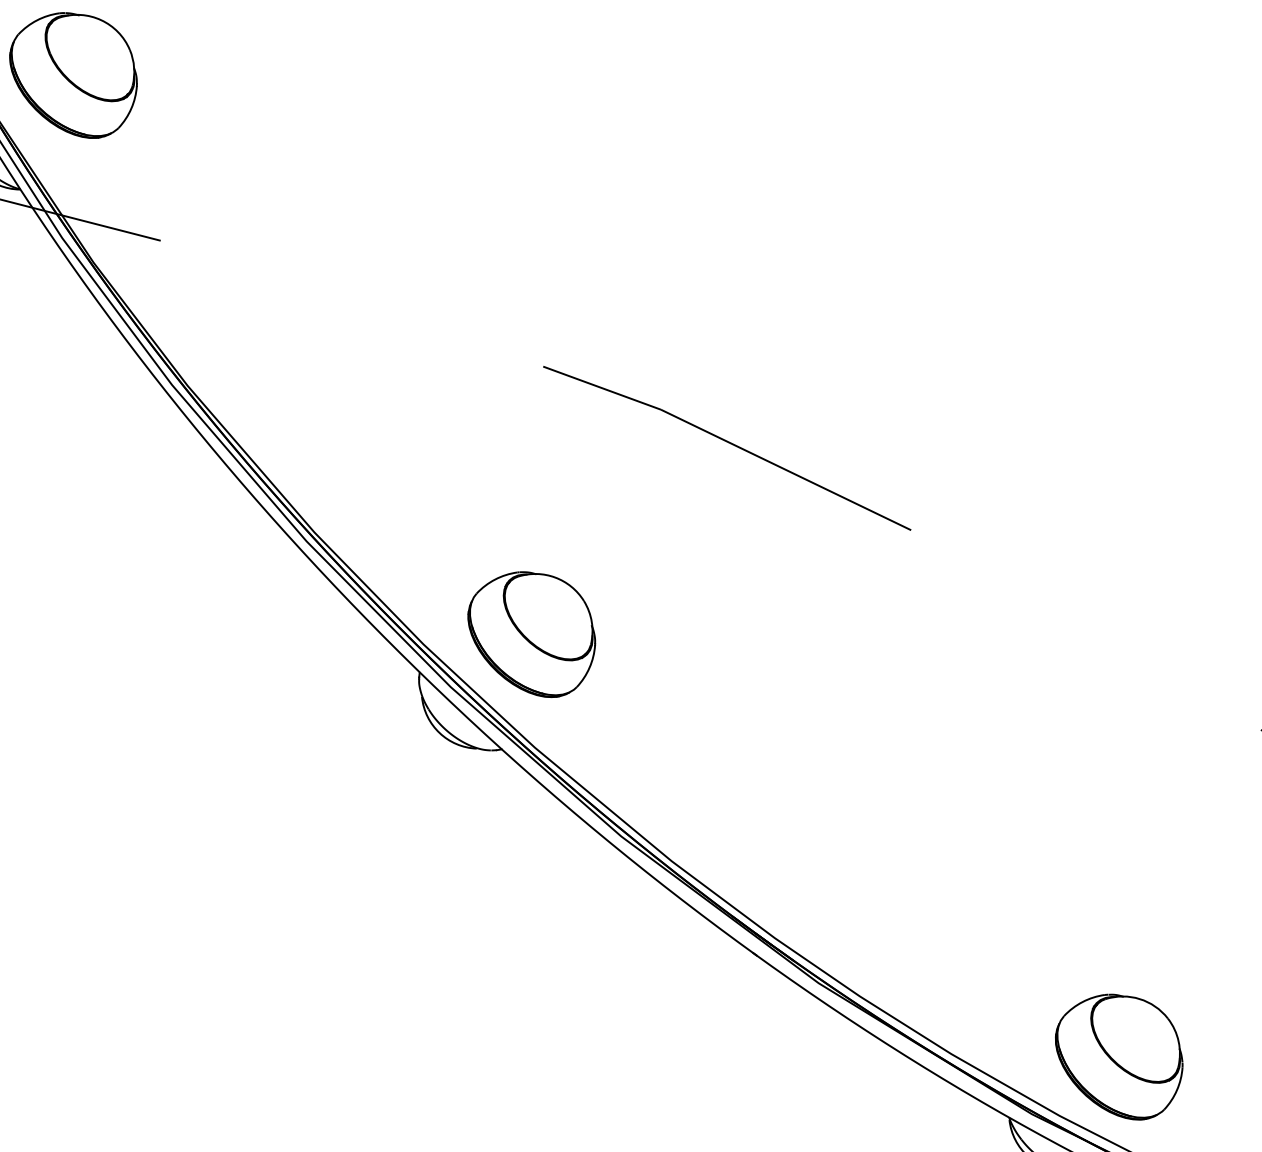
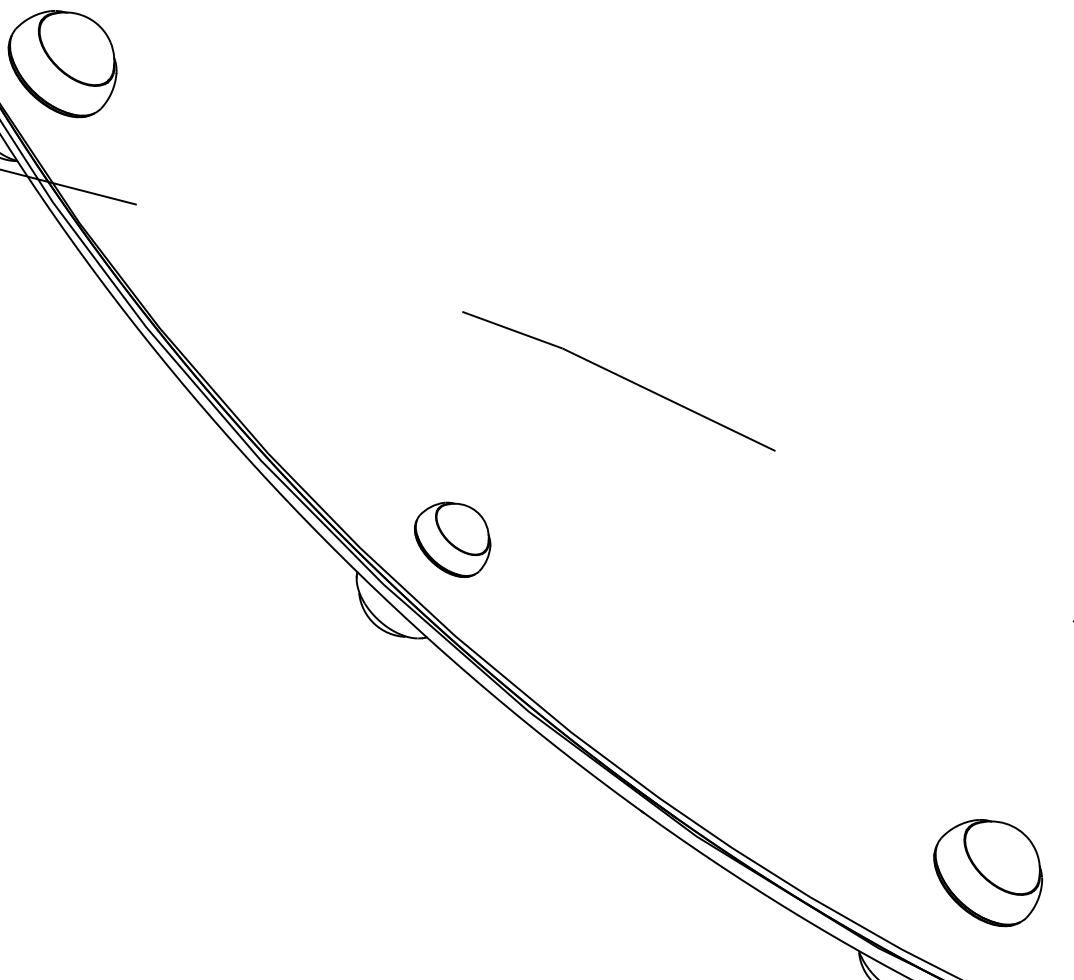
part: (531, 634) -> (452, 539), size x0.7
part: (1119, 1056) -> (988, 872), moved

